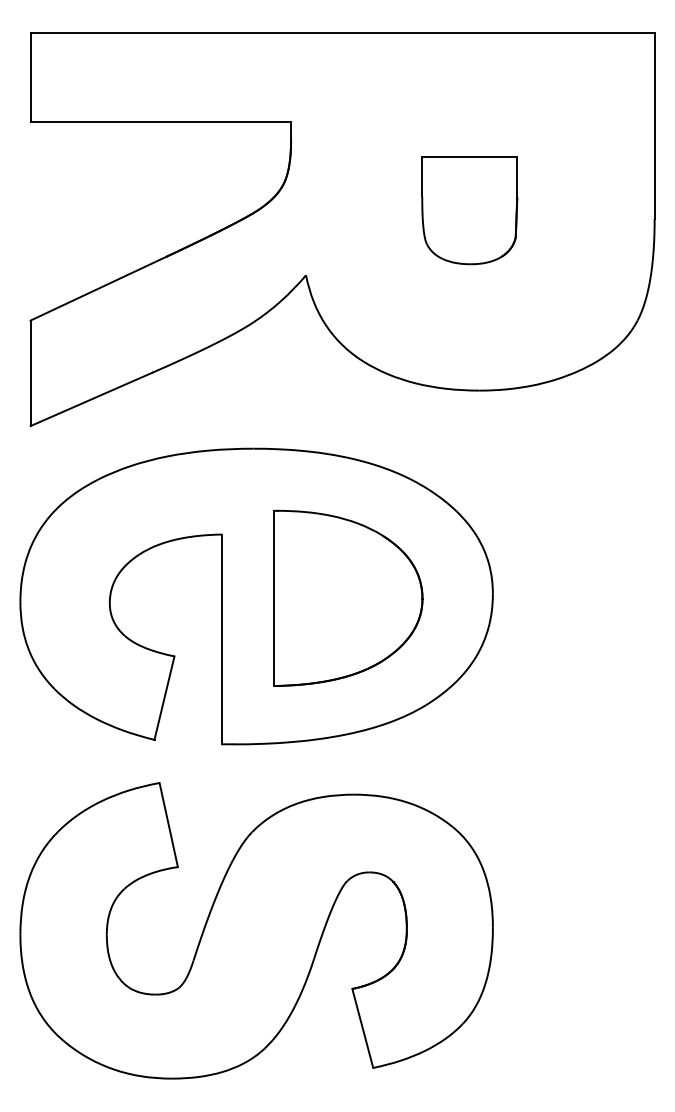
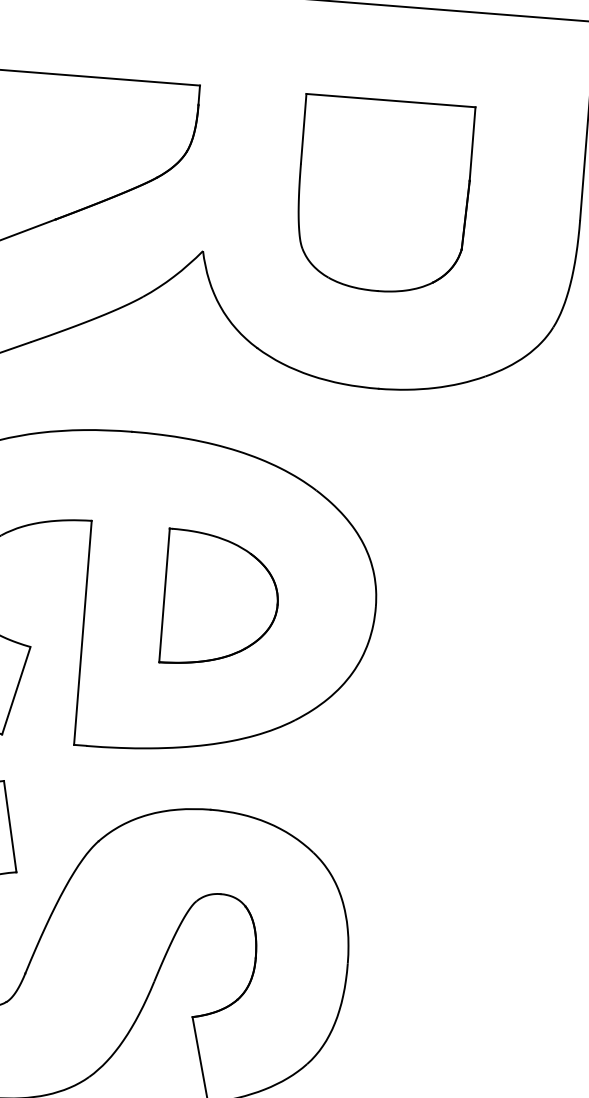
part: (469, 210) -> (383, 195), size x1.67
part: (348, 598) -> (221, 599), size x0.71

